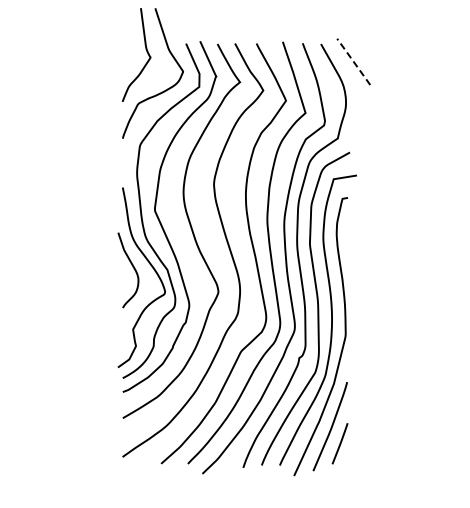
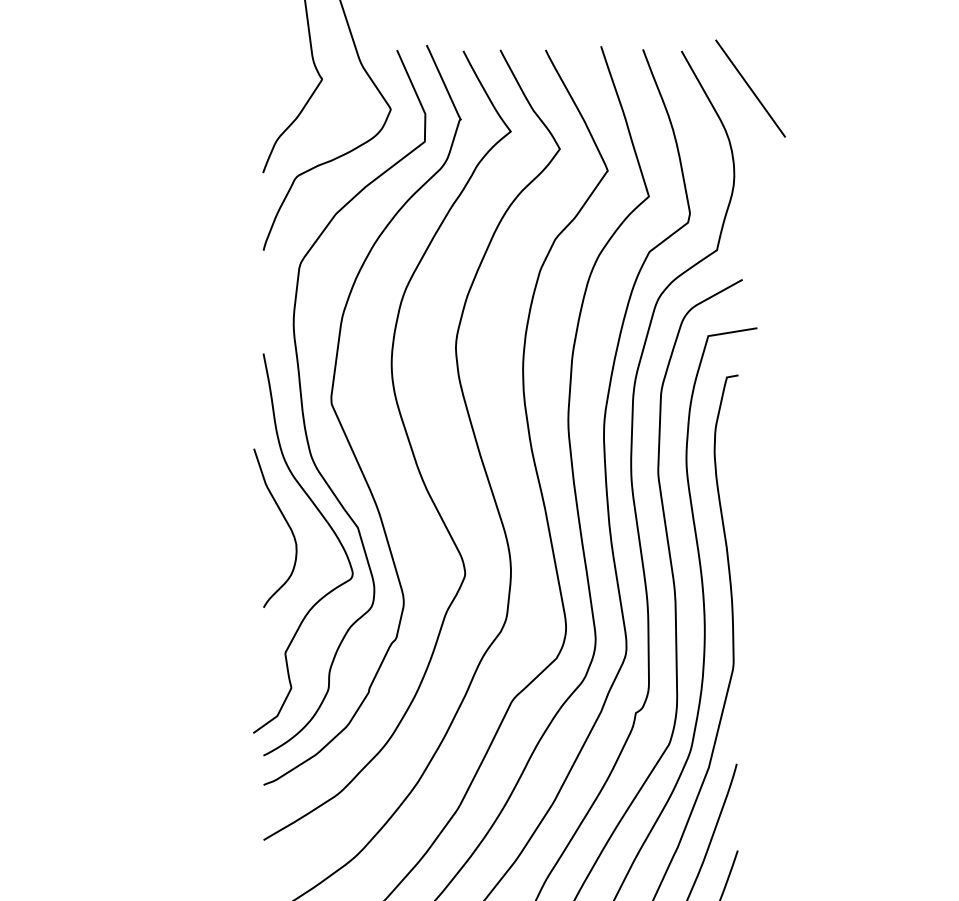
line: (353, 61) -> (750, 87), dashed -> solid

